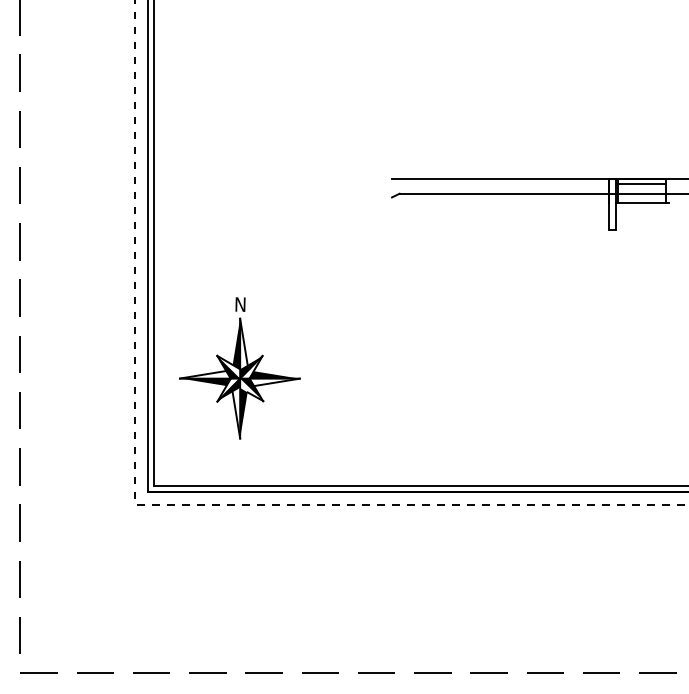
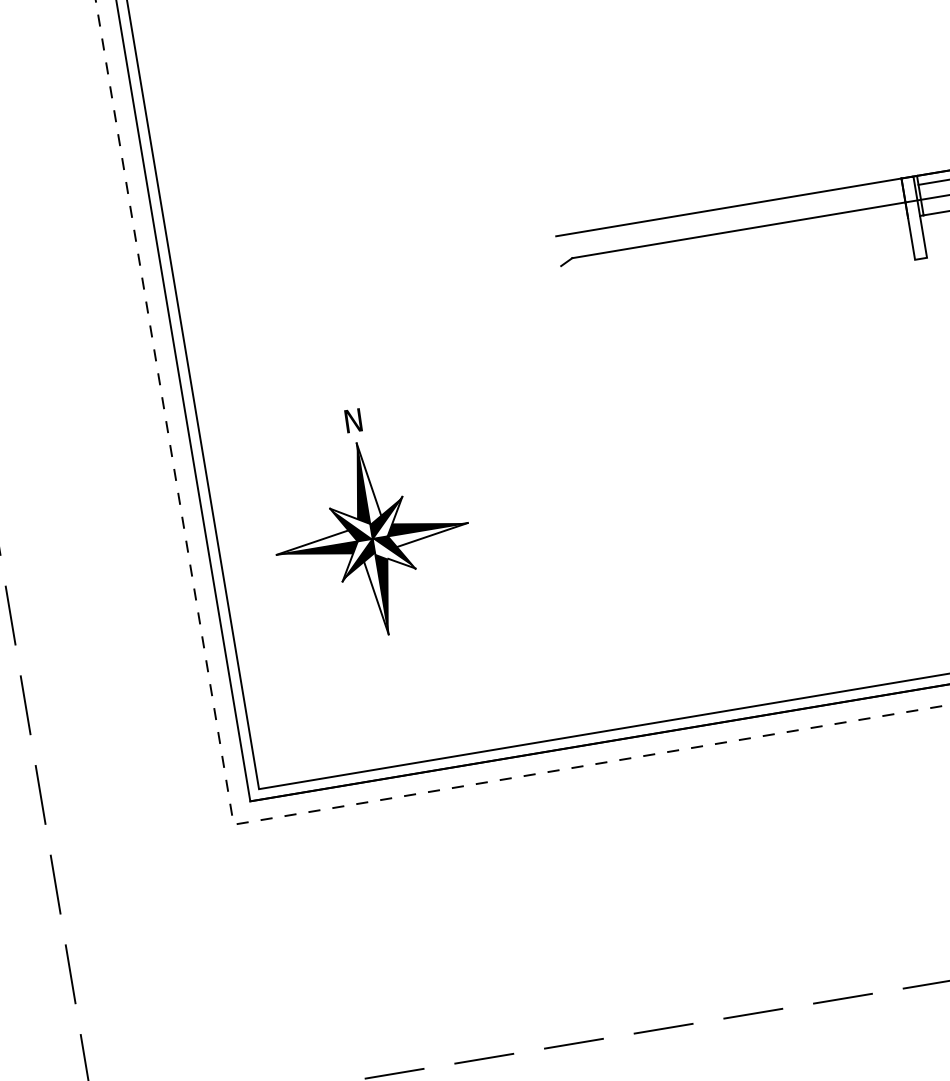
part: (239, 368) -> (368, 522), moved

